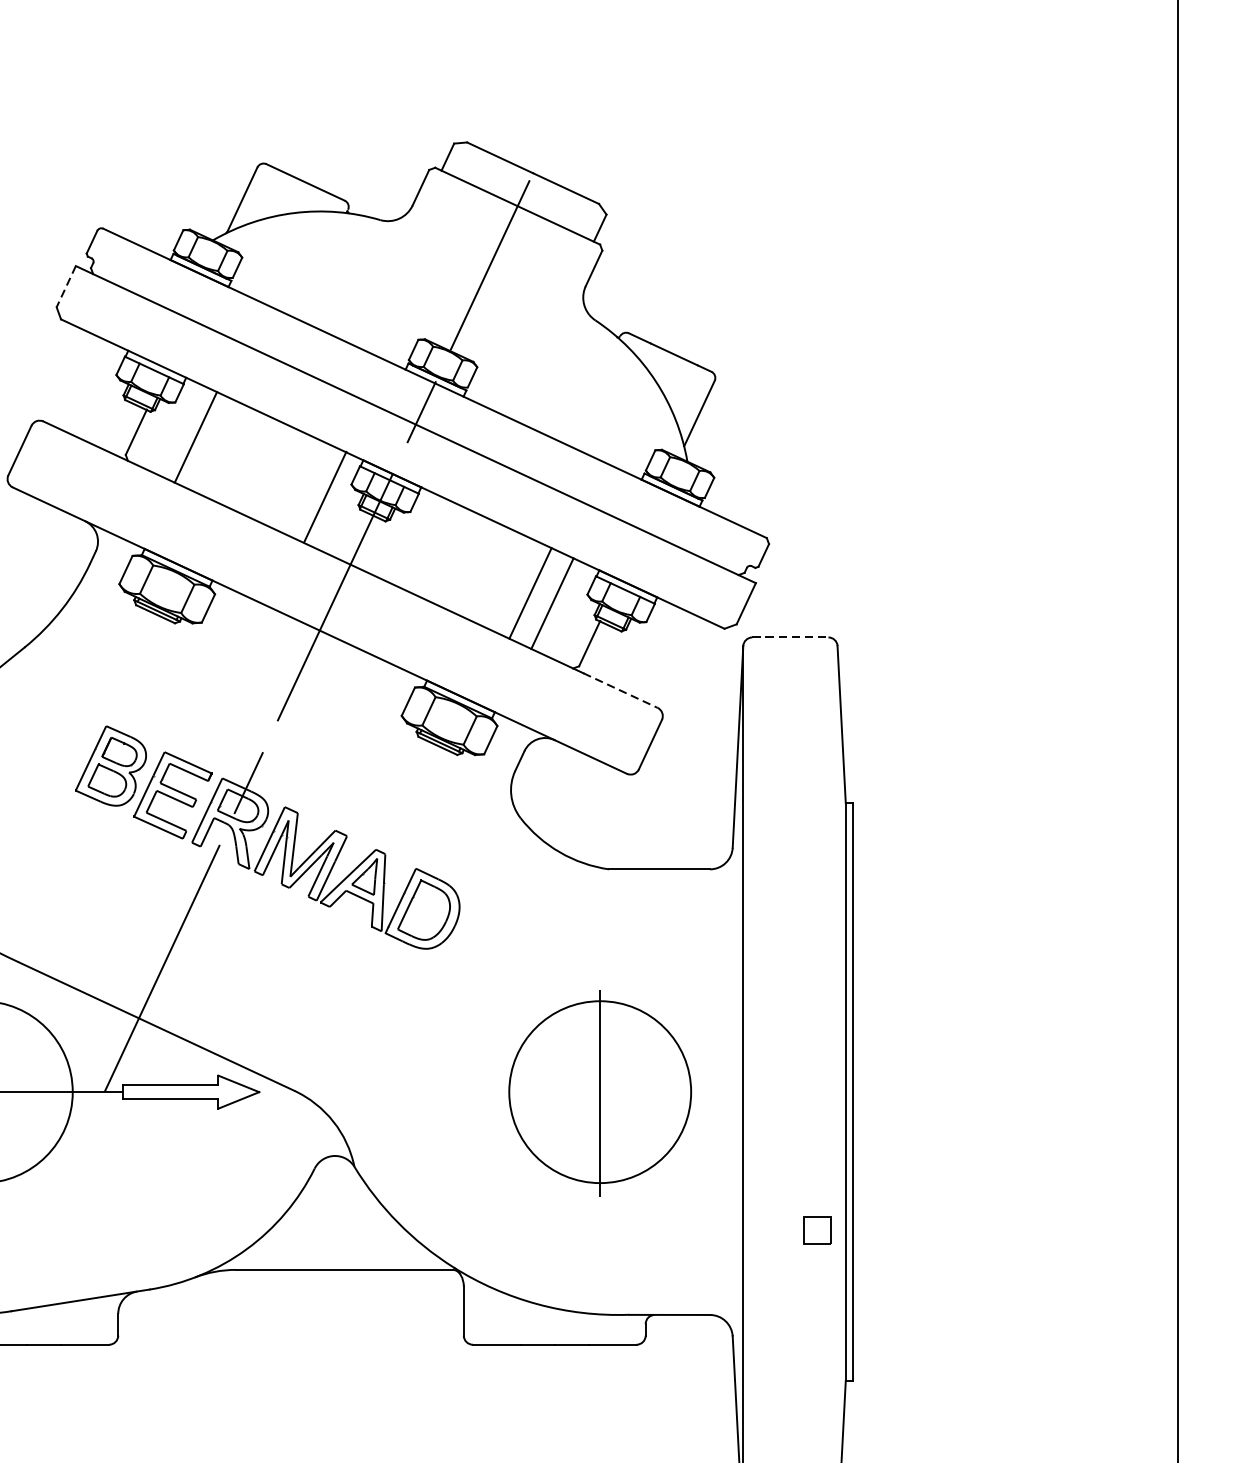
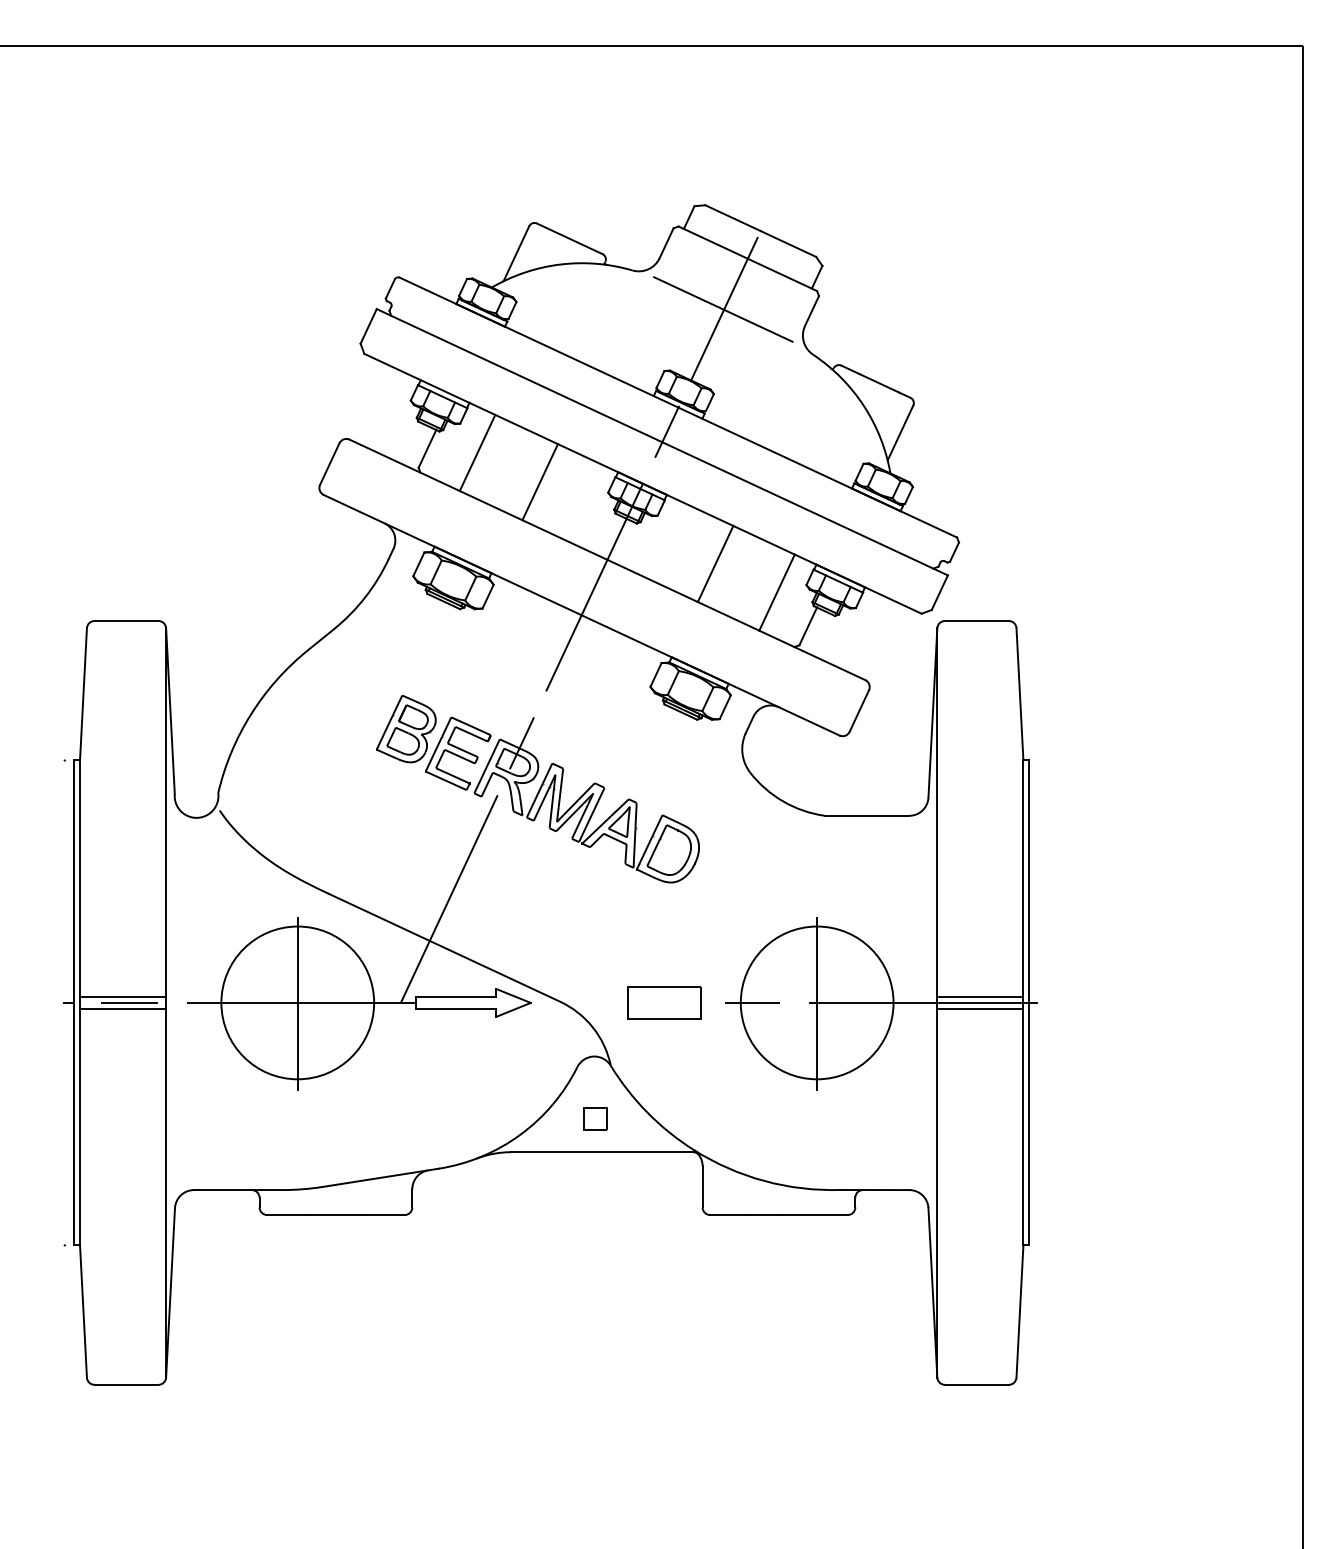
line: (488, 266) -> (723, 309), added
line: (66, 286) -> (368, 326), dashed -> solid
line: (324, 497) -> (539, 482), moved
line: (530, 592) -> (715, 563), moved
line: (789, 638) -> (976, 621), dashed -> solid
line: (620, 690) -> (834, 665), dashed -> solid
line: (794, 1085) -> (980, 997), added
part: (418, 1091) -> (664, 1002), added
line: (676, 1091) -> (881, 1002), added
line: (794, 1098) -> (980, 1008), added
part: (817, 1229) -> (595, 1118), moved

